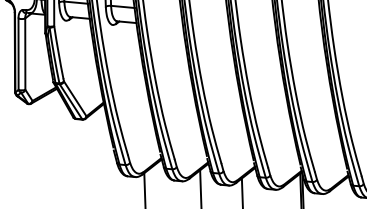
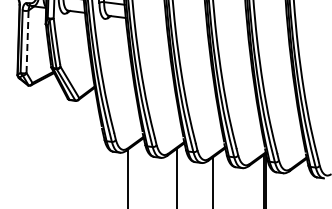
line: (25, 53) -> (27, 41), solid -> dashed

